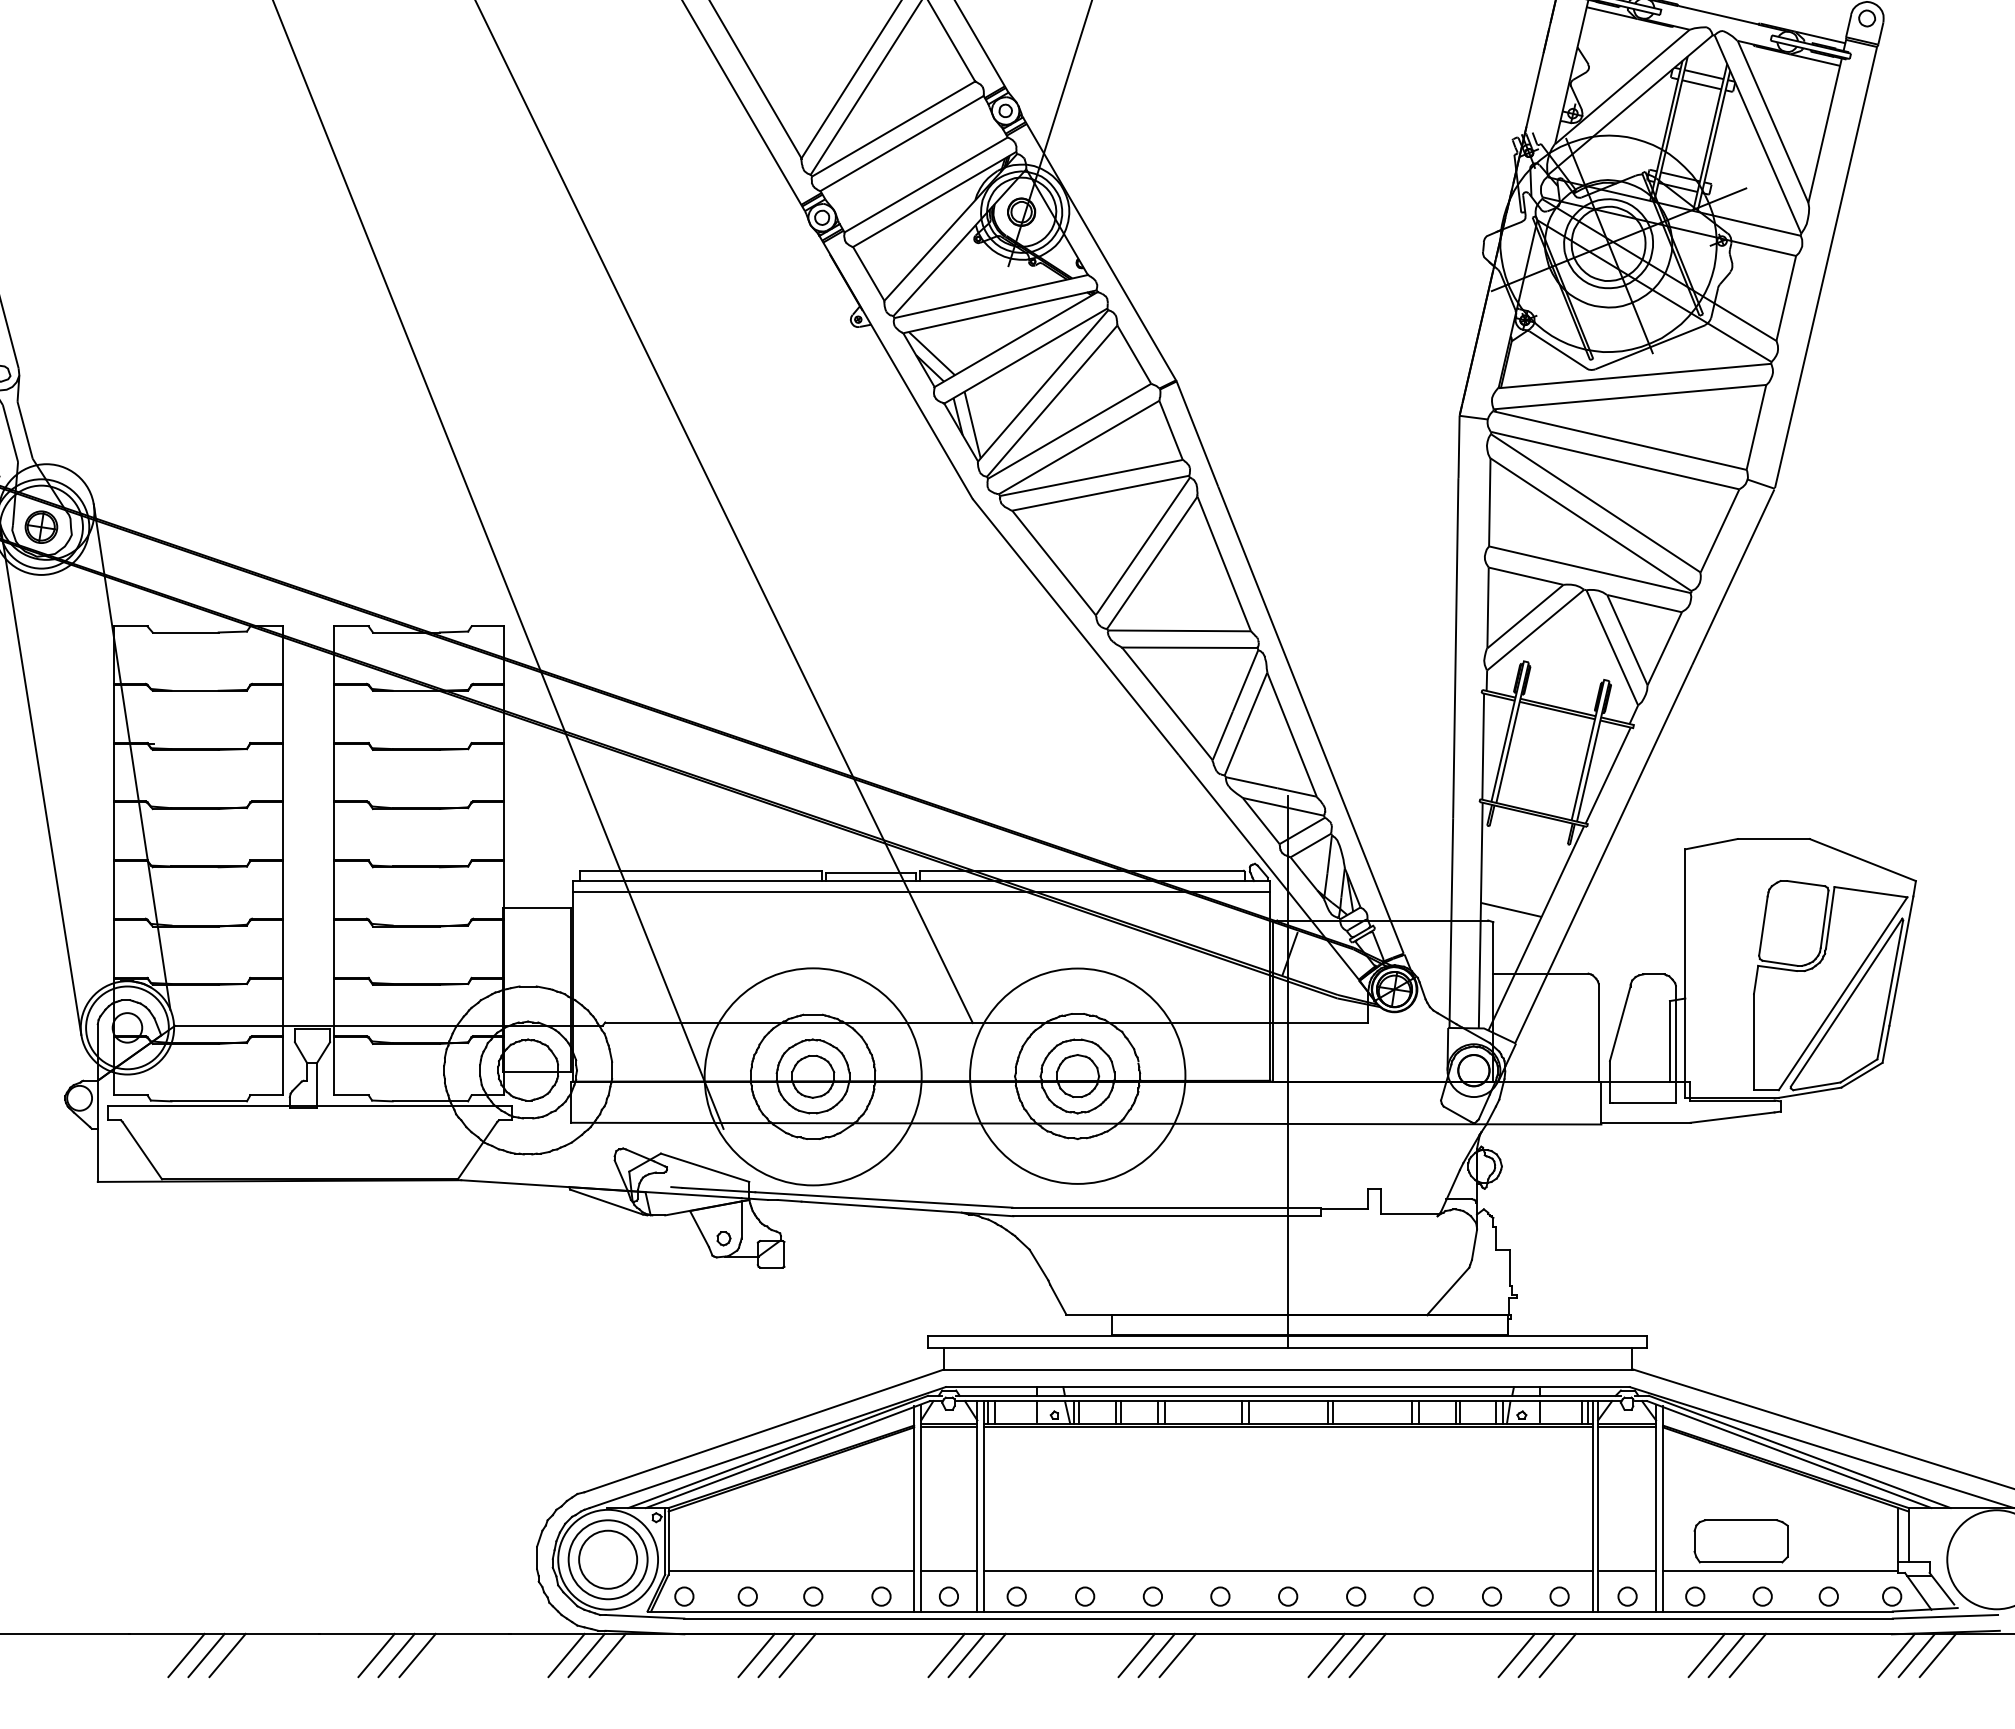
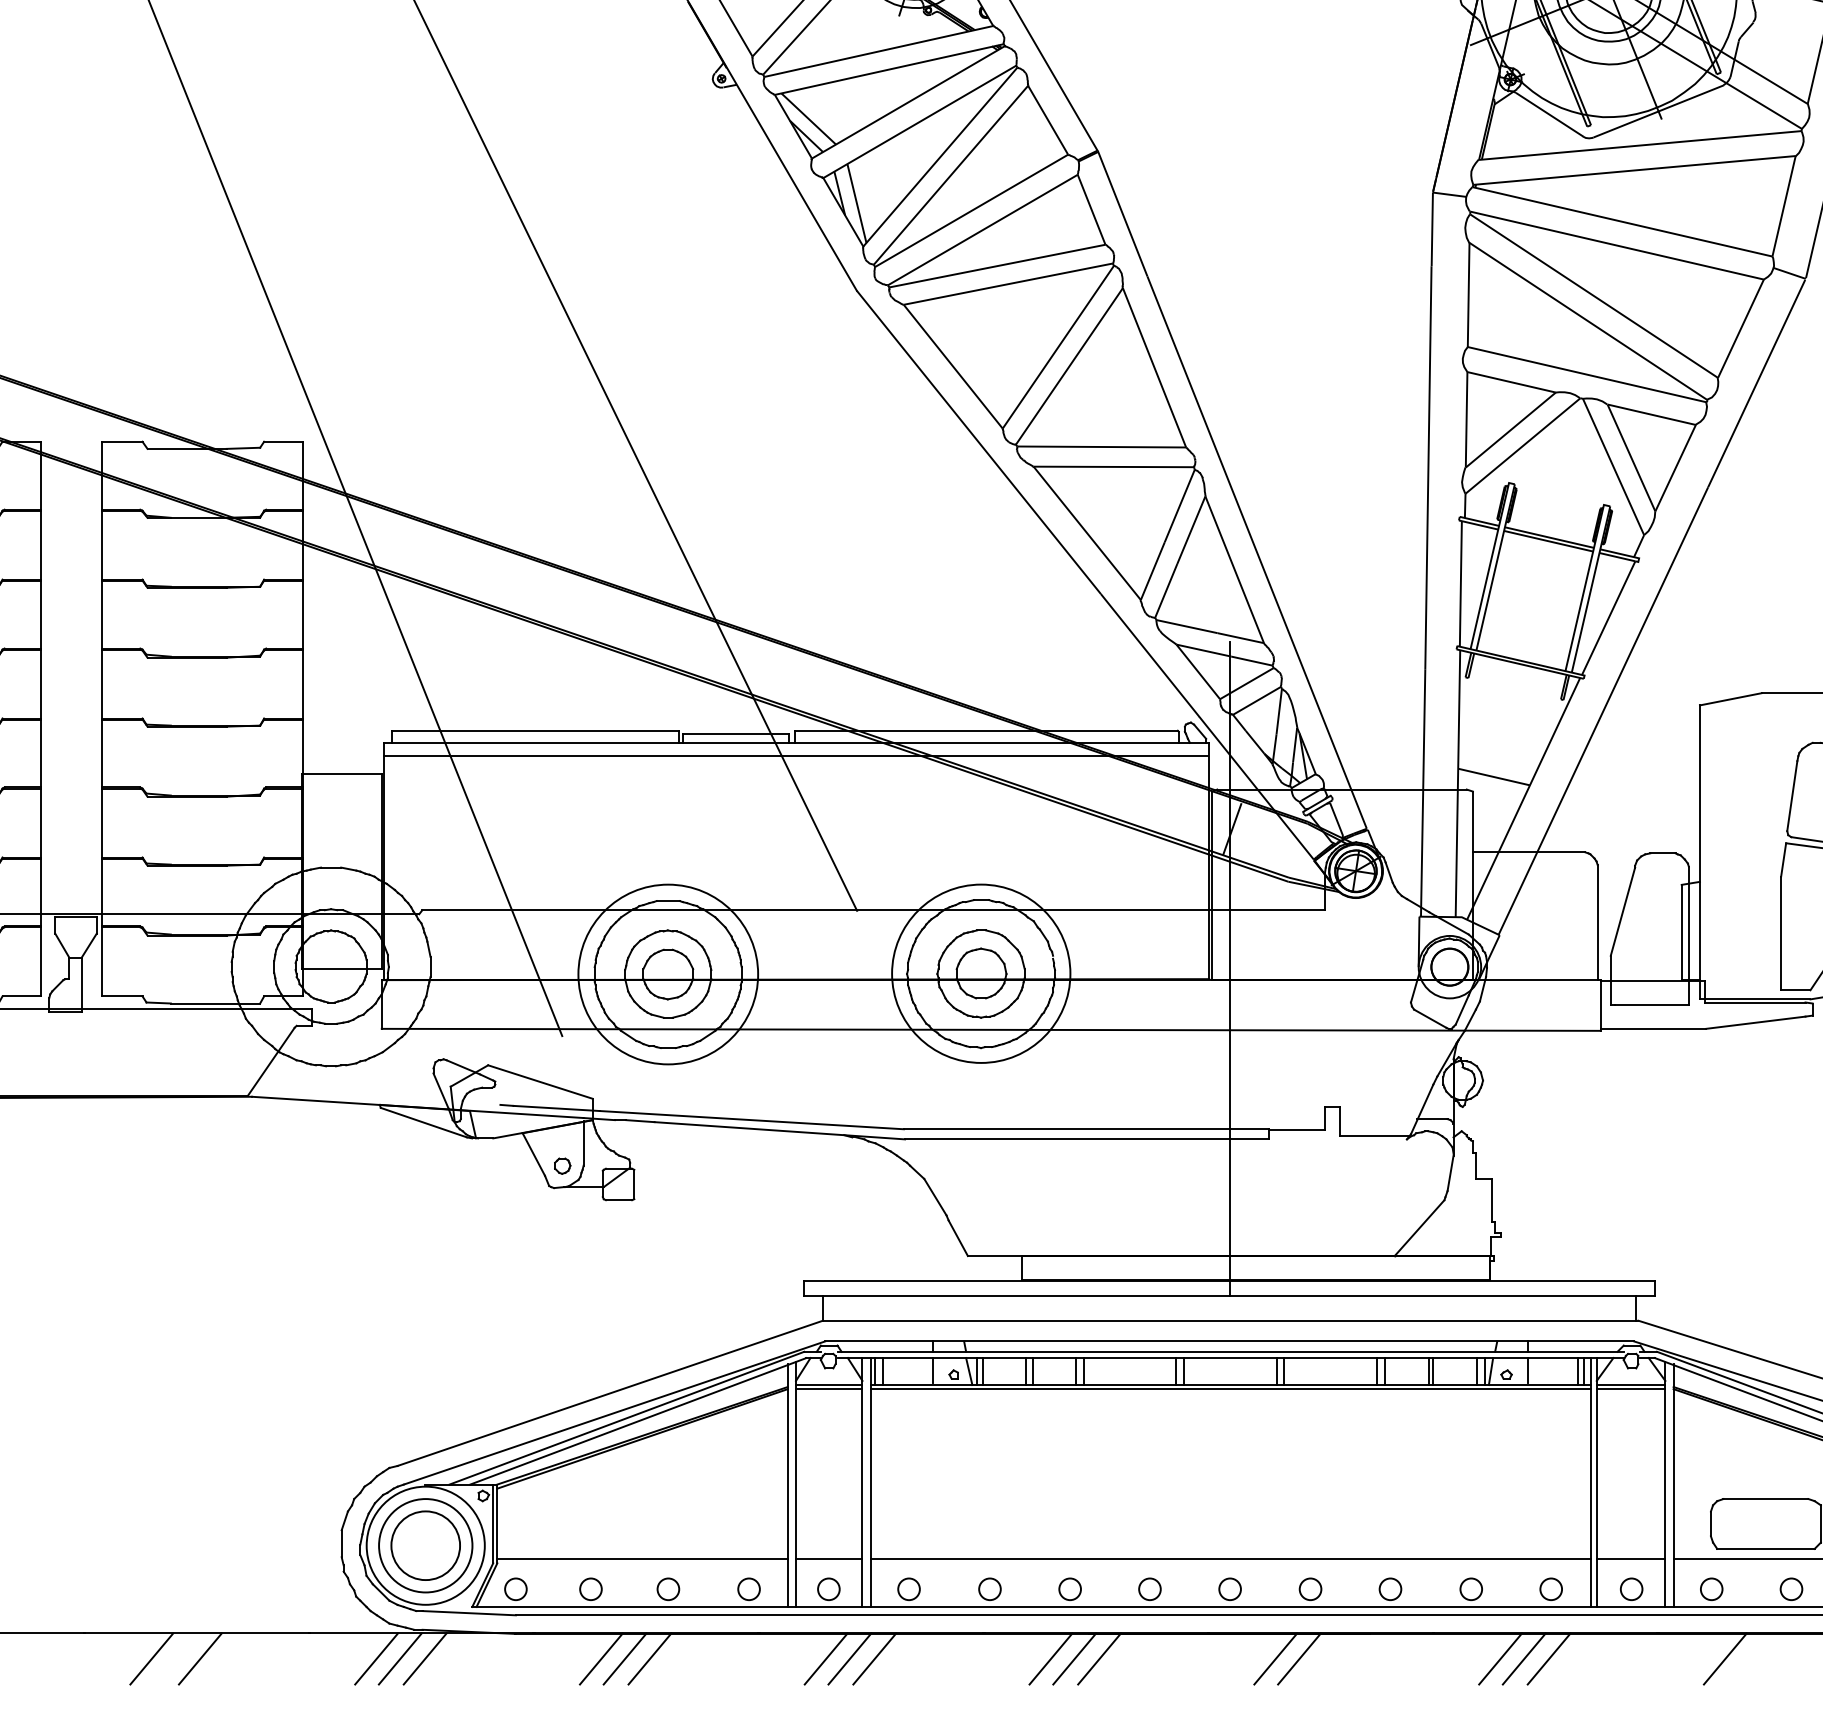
circle: (1077, 1075) -> (980, 972), size x0.7
circle: (812, 1076) -> (667, 974), size x0.7
line: (396, 1655) -> (175, 1658), removed
line: (1367, 1655) -> (1323, 1658), removed
line: (1726, 1655) -> (1748, 1658), removed
line: (1747, 1655) -> (1773, 1658), removed

